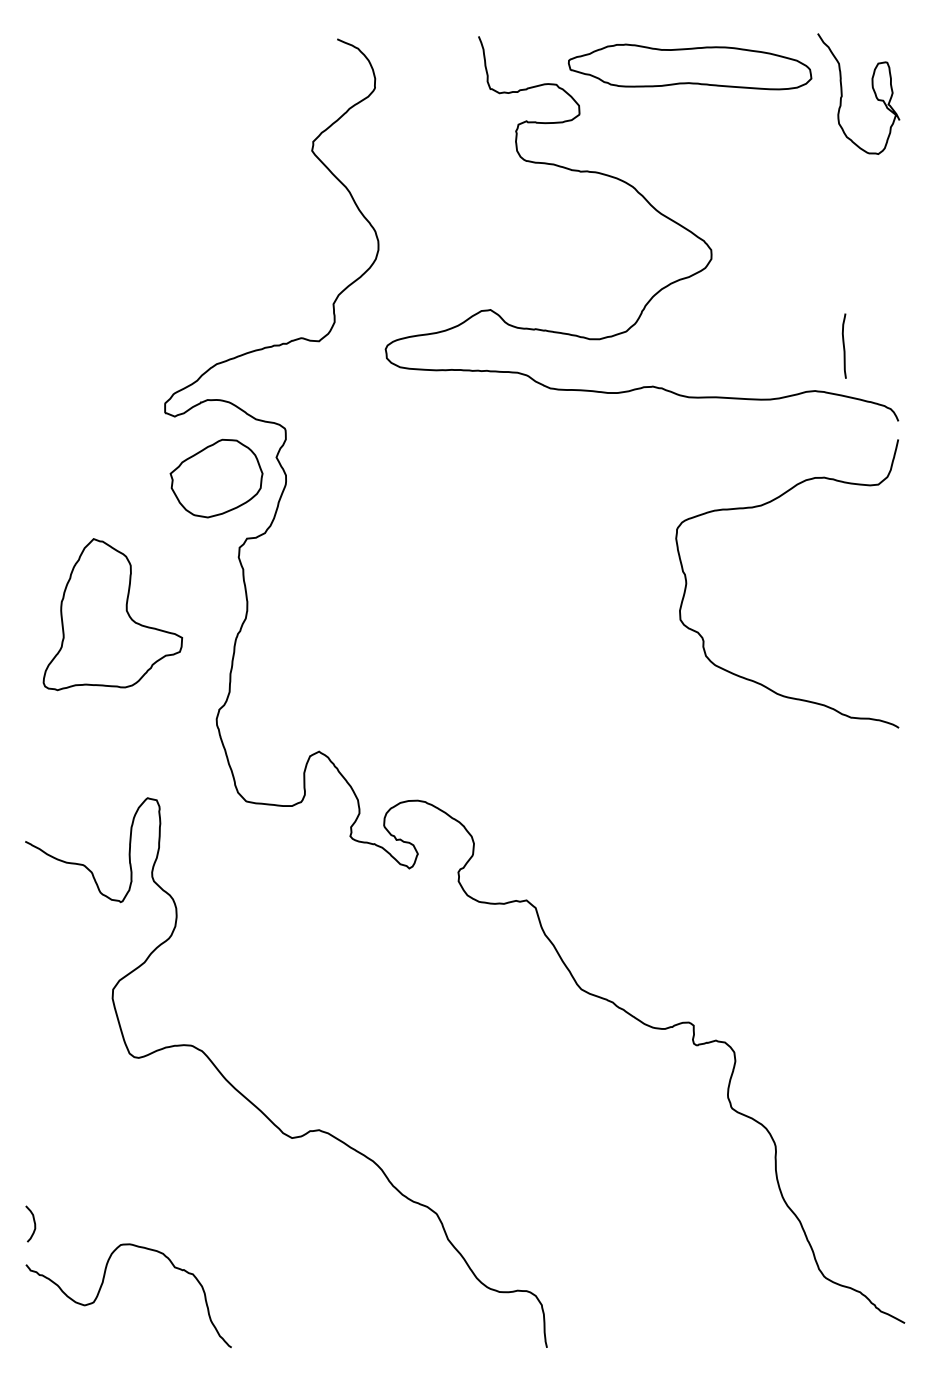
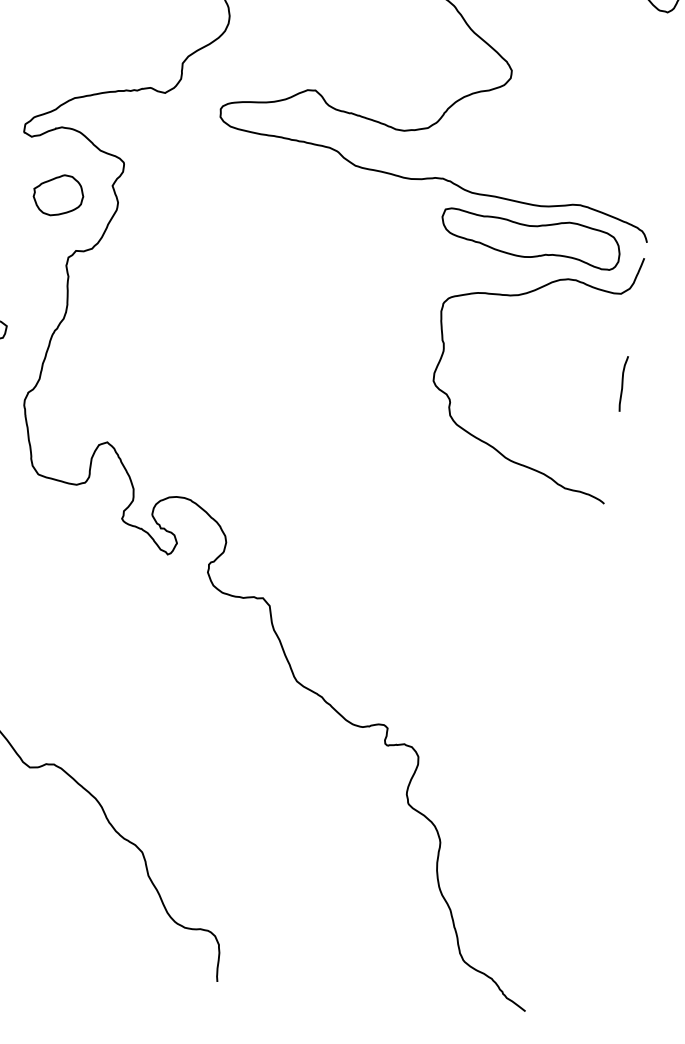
curve: (843, 345) -> (622, 383), moved
part: (764, 436) -> (530, 236), added
part: (215, 478) -> (57, 195), size x0.62

